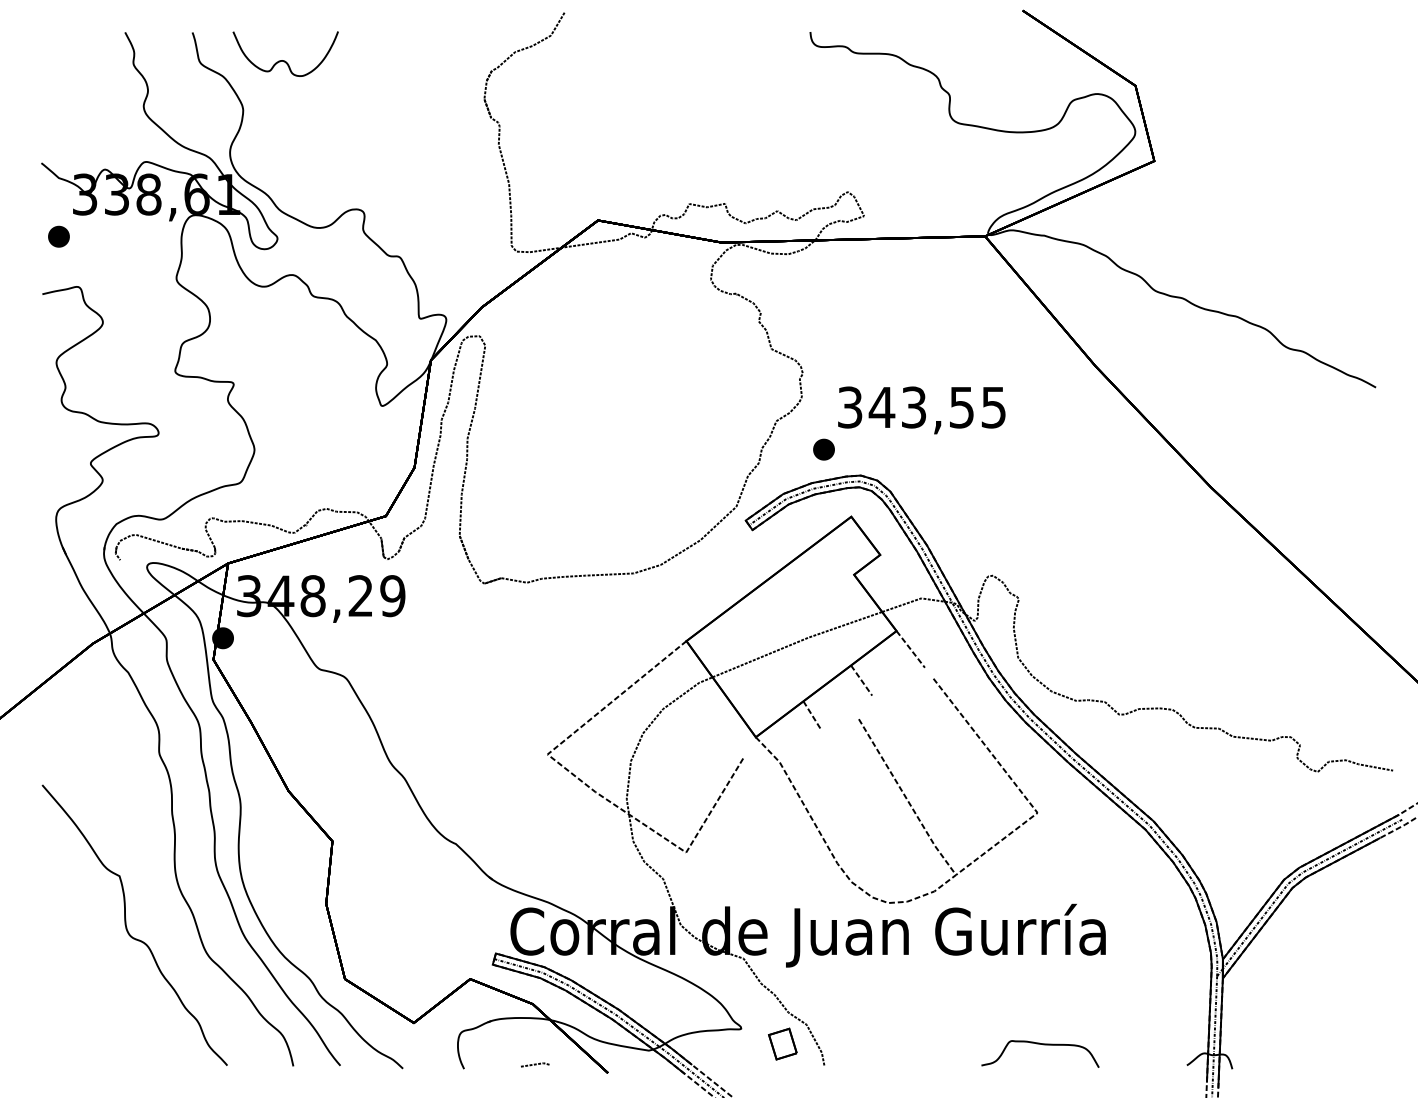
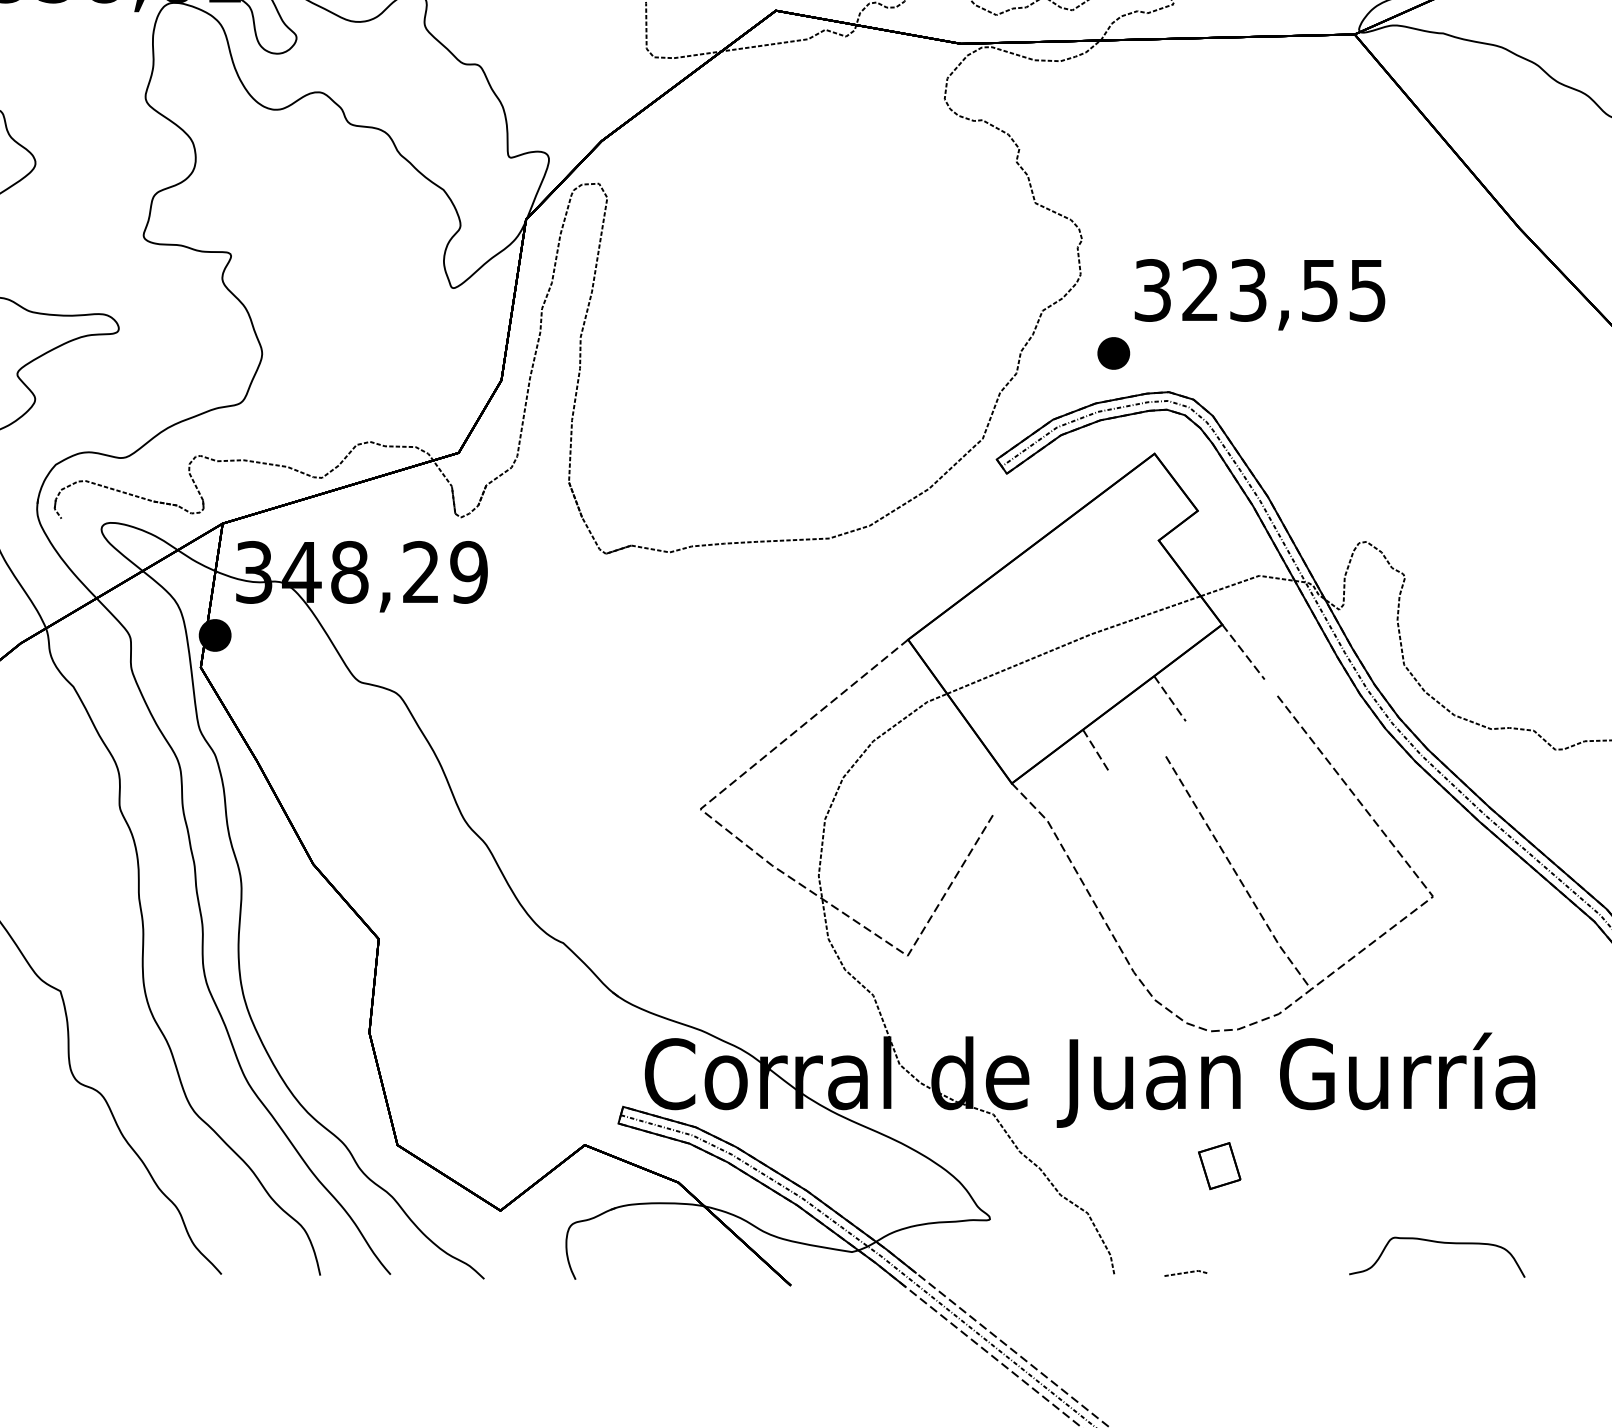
text: (881, 406) -> (1199, 288), 343,55 -> 323,55
part: (782, 1043) -> (1219, 1165), moved
line: (535, 1064) -> (1186, 1272), moved

